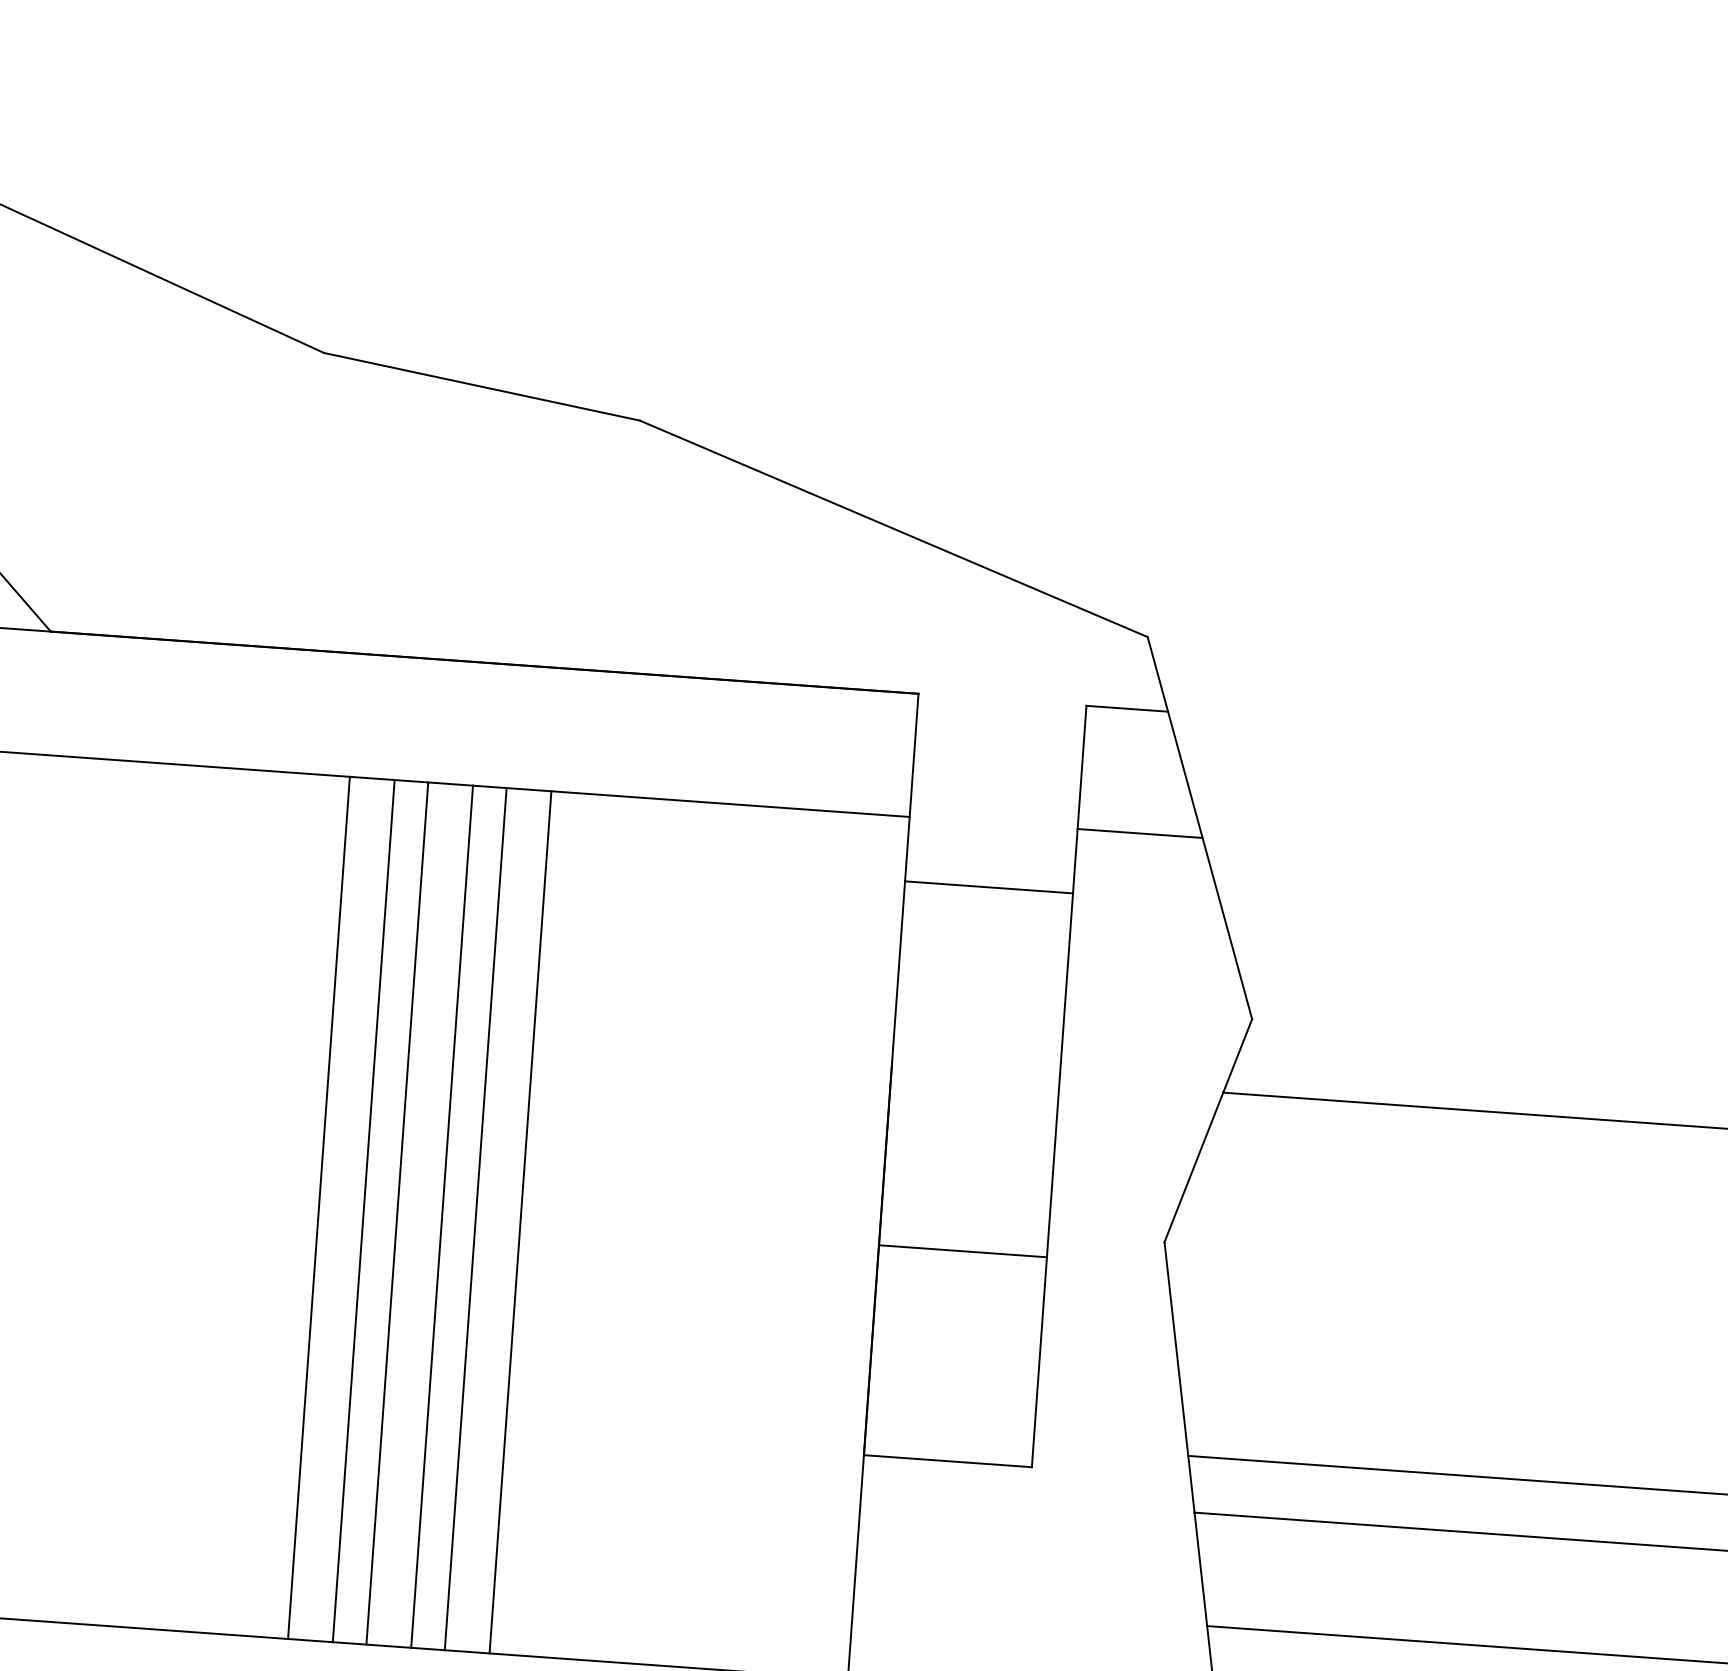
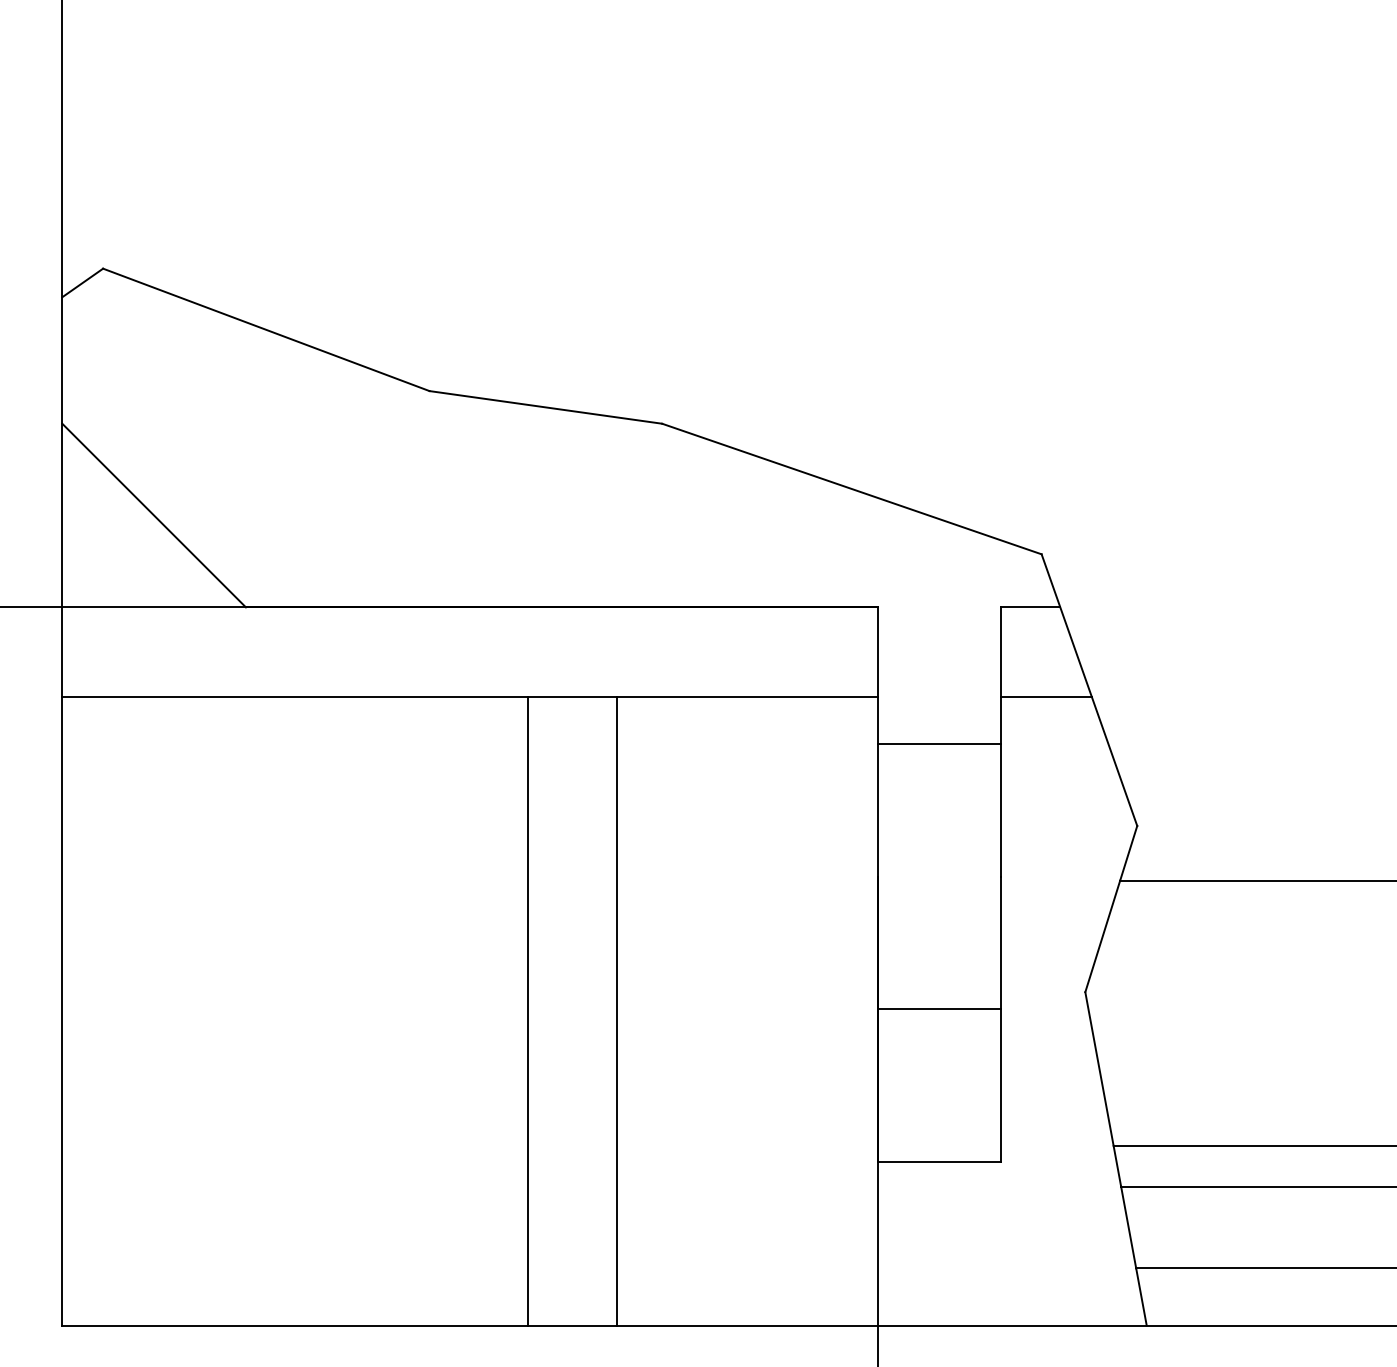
line: (319, 1208) -> (470, 1011), removed
line: (364, 1211) -> (503, 1011), removed
line: (442, 1217) -> (560, 1011), removed
line: (475, 1219) -> (584, 1011), removed

